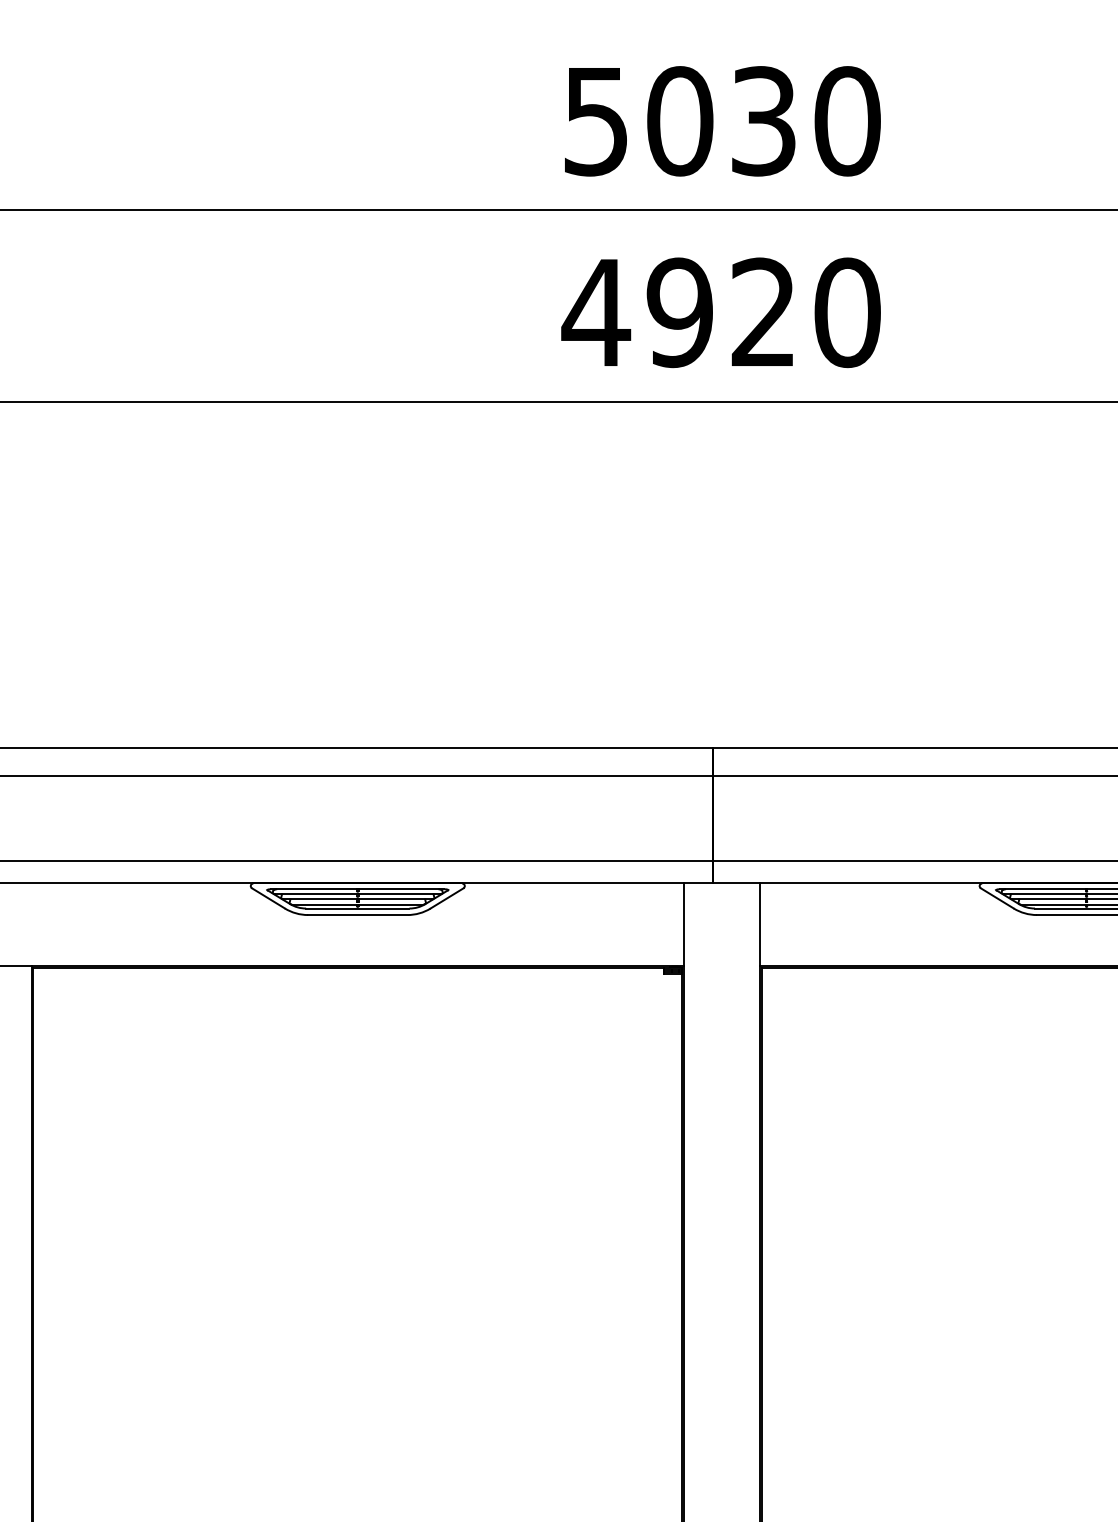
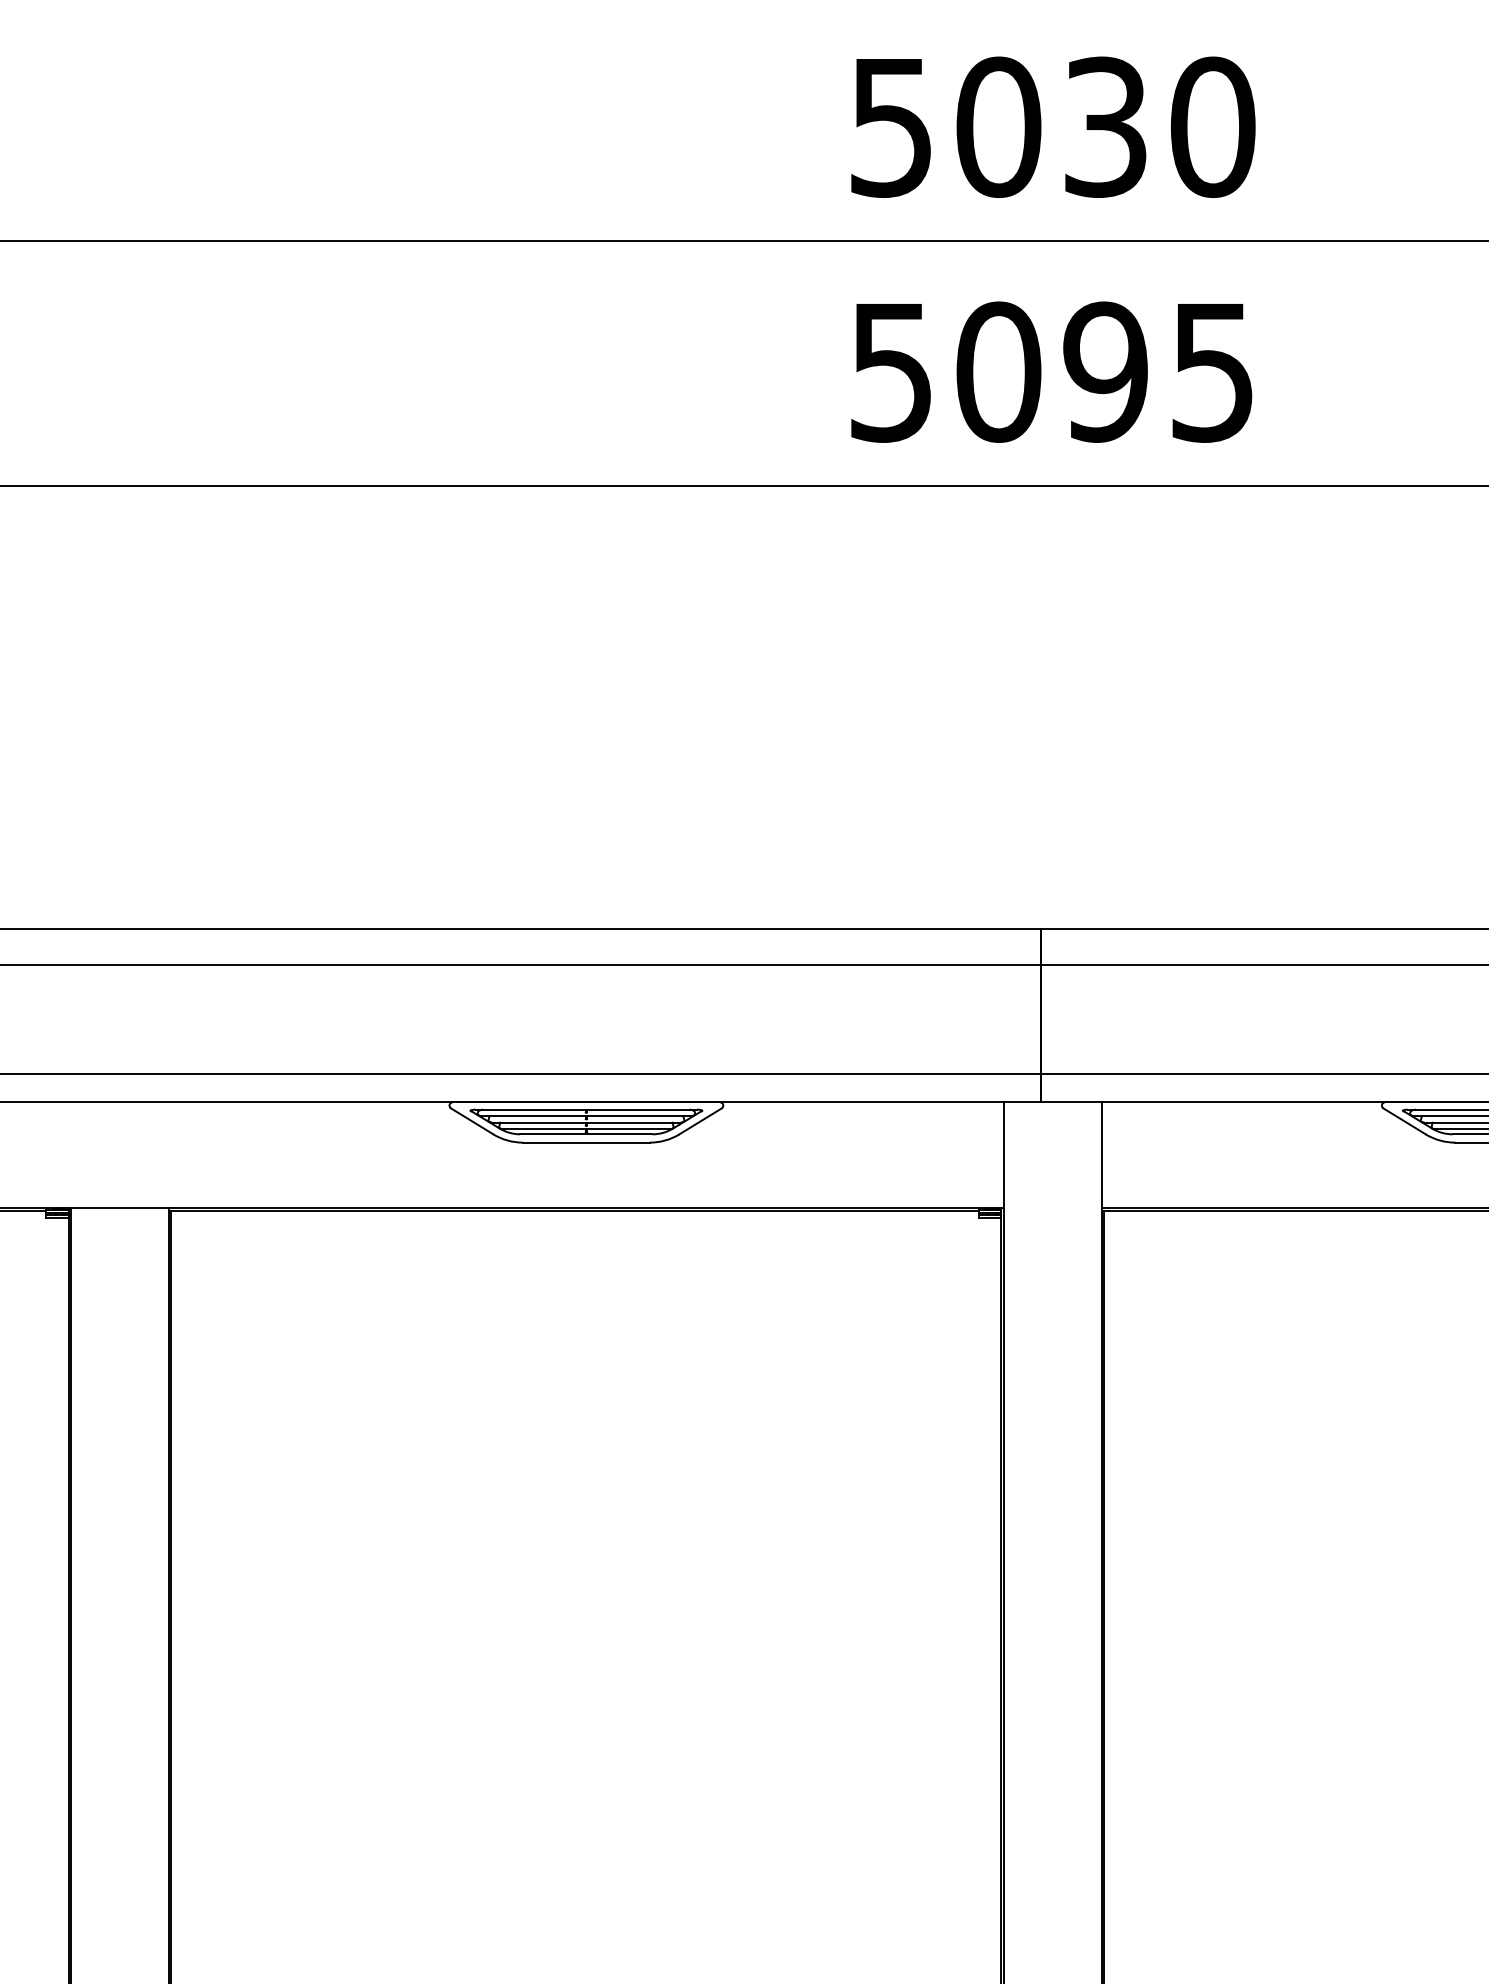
text: (720, 312) -> (1050, 371), 4920 -> 5095

